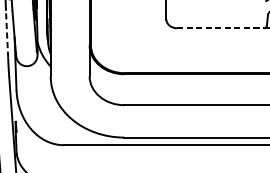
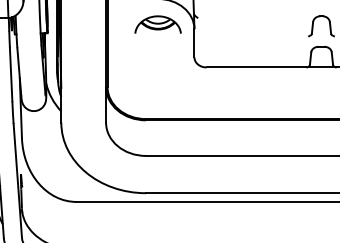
line: (220, 28) -> (256, 67), dashed -> solid
line: (7, 34) -> (11, 74), dashed -> solid

